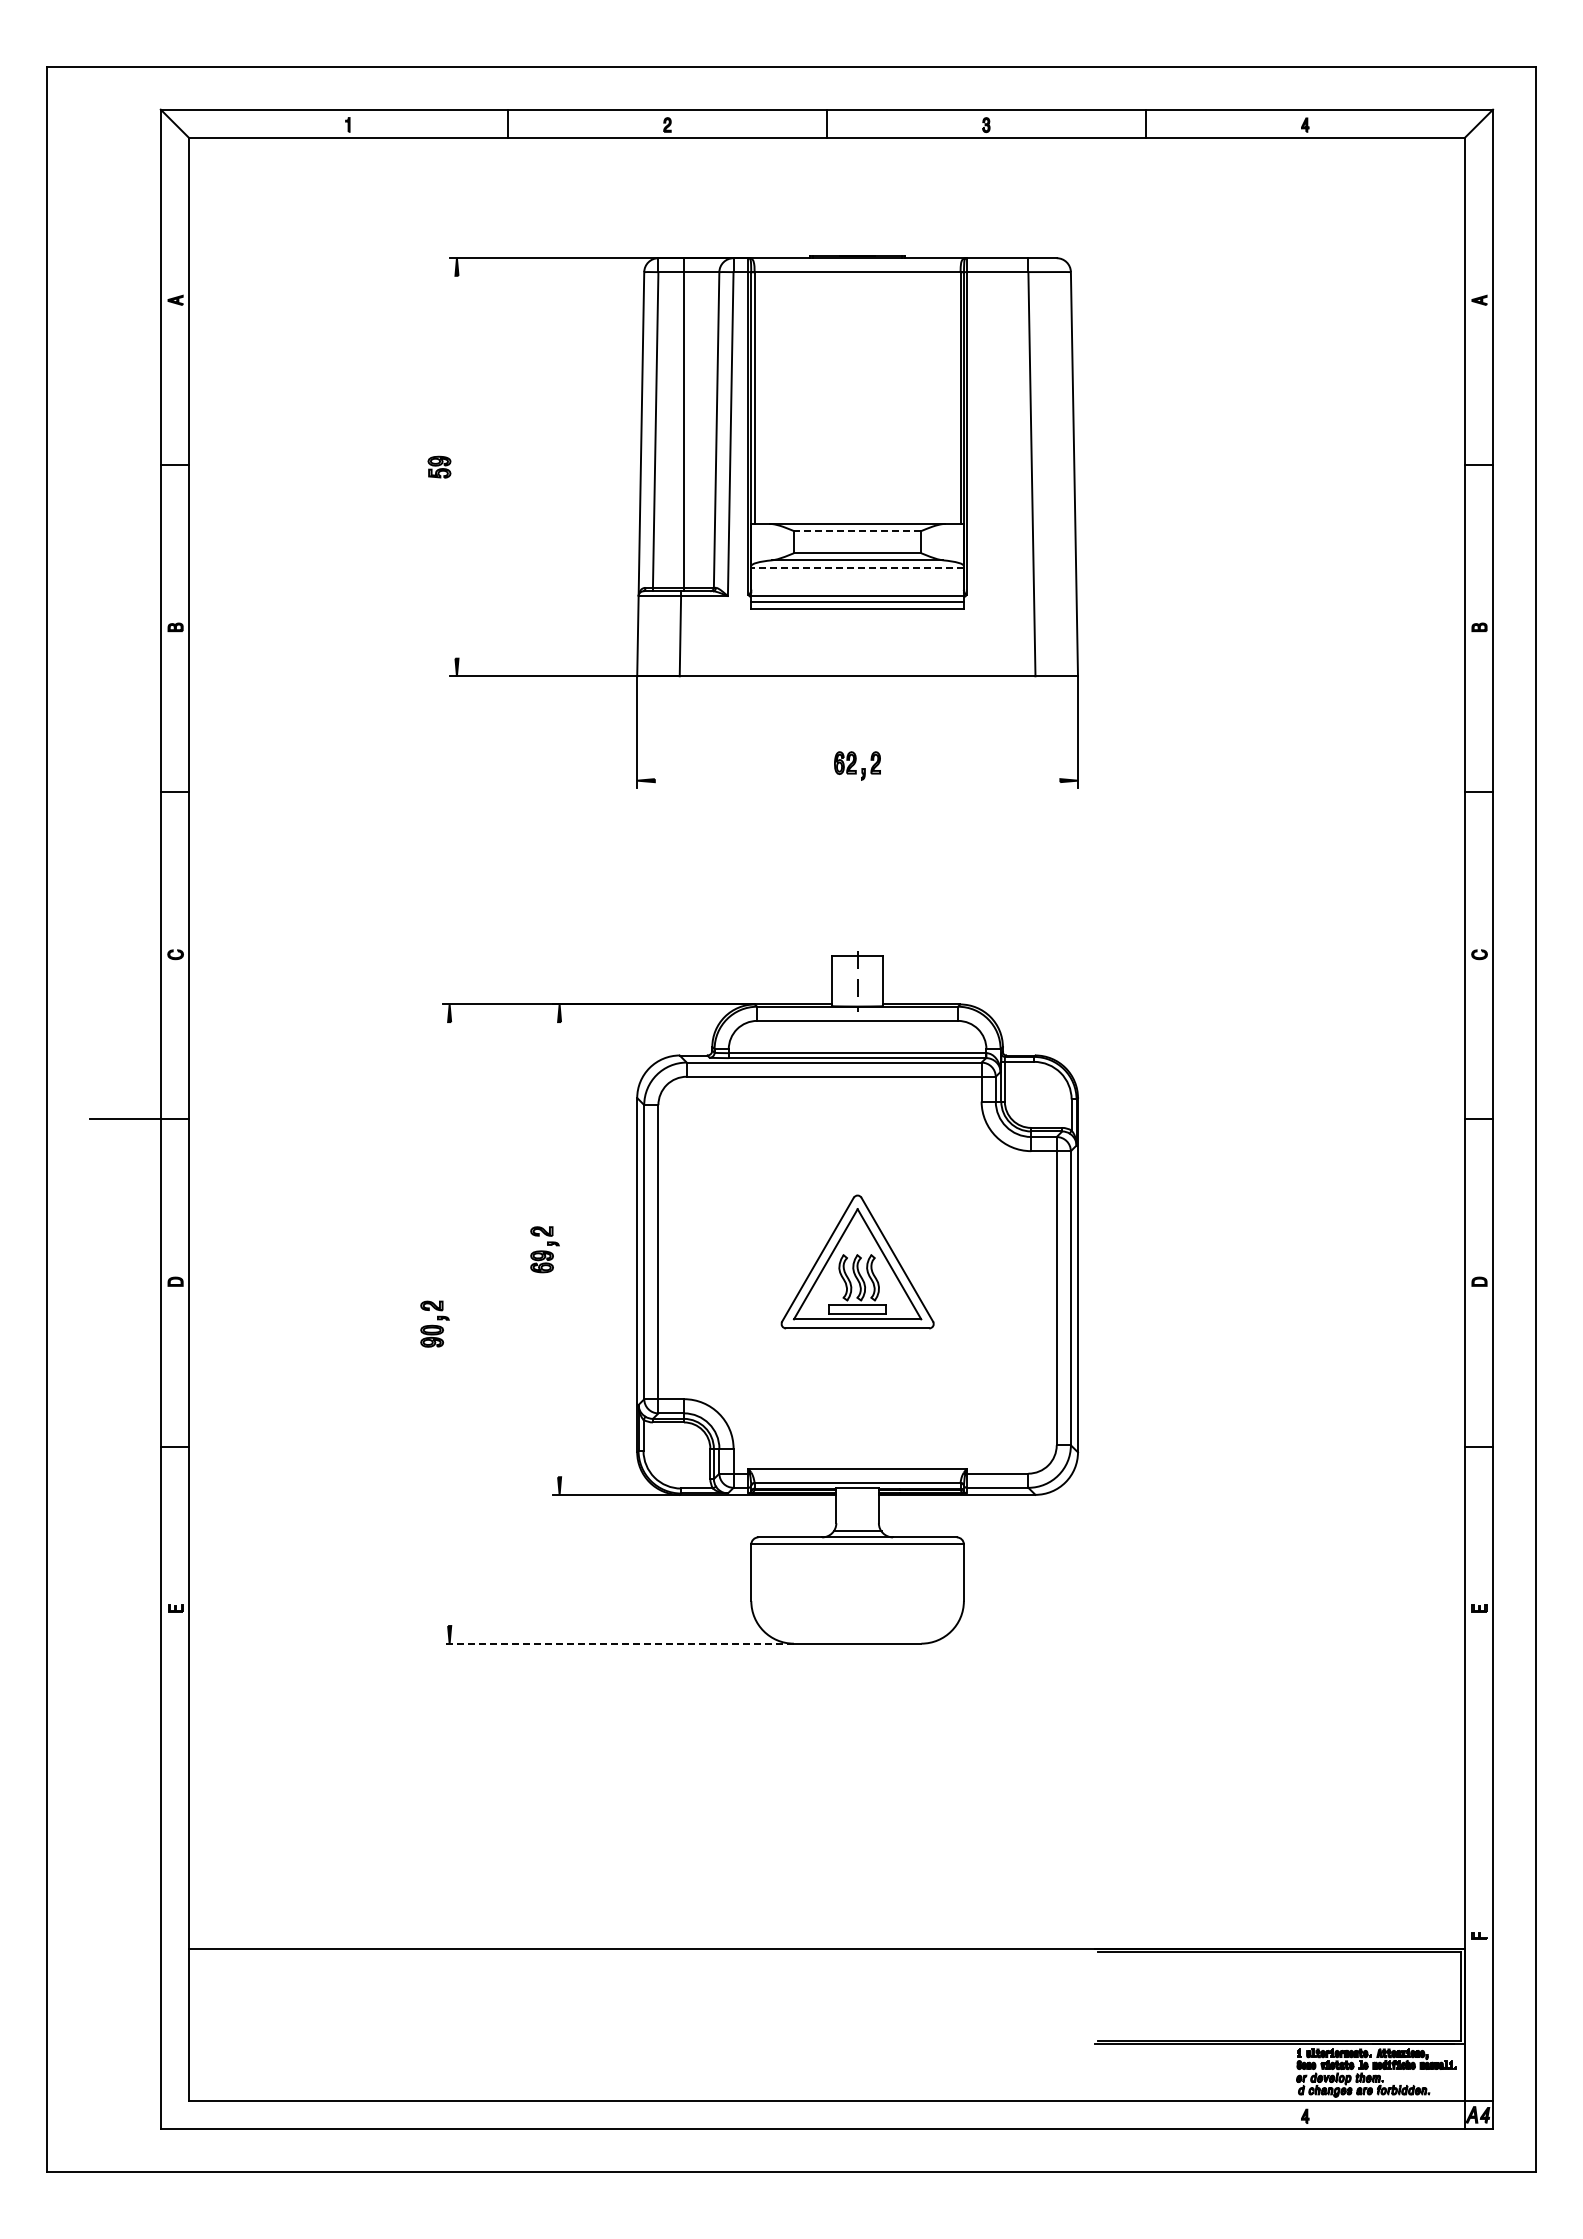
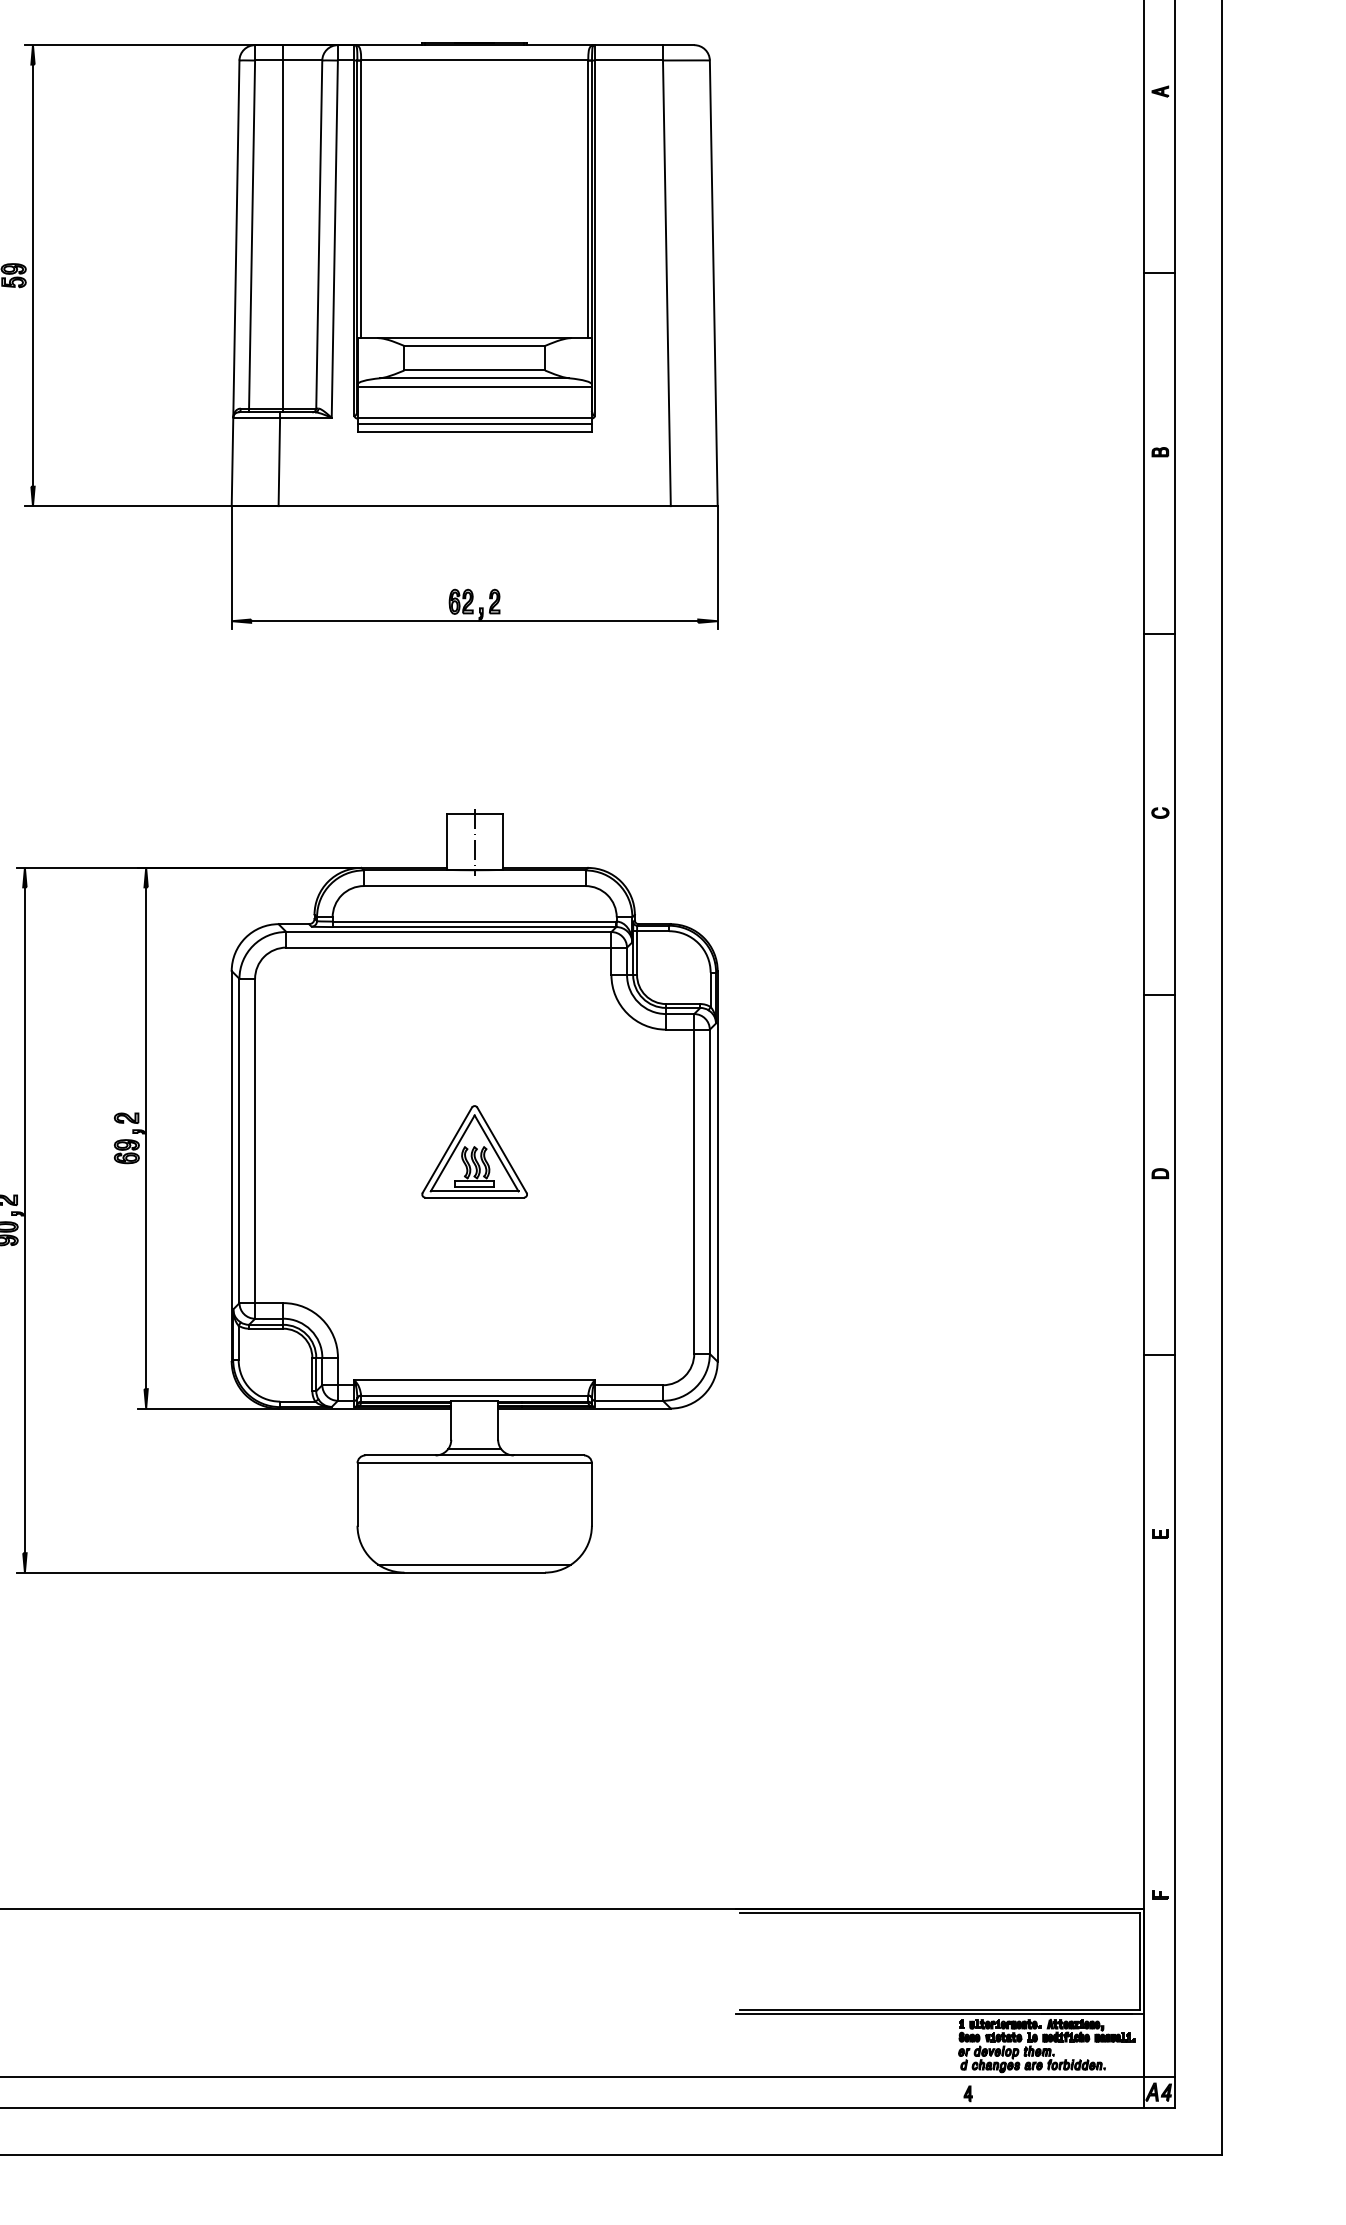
line: (456, 466) -> (32, 274), added
line: (857, 531) -> (474, 346), dashed -> solid
line: (857, 567) -> (474, 386), dashed -> solid
line: (857, 780) -> (474, 620), added
line: (559, 1249) -> (146, 1138), added
part: (857, 1261) -> (474, 1151), size x0.62
line: (449, 1324) -> (24, 1220), added
line: (857, 1636) -> (474, 1564), added
line: (618, 1643) -> (211, 1572), dashed -> solid

